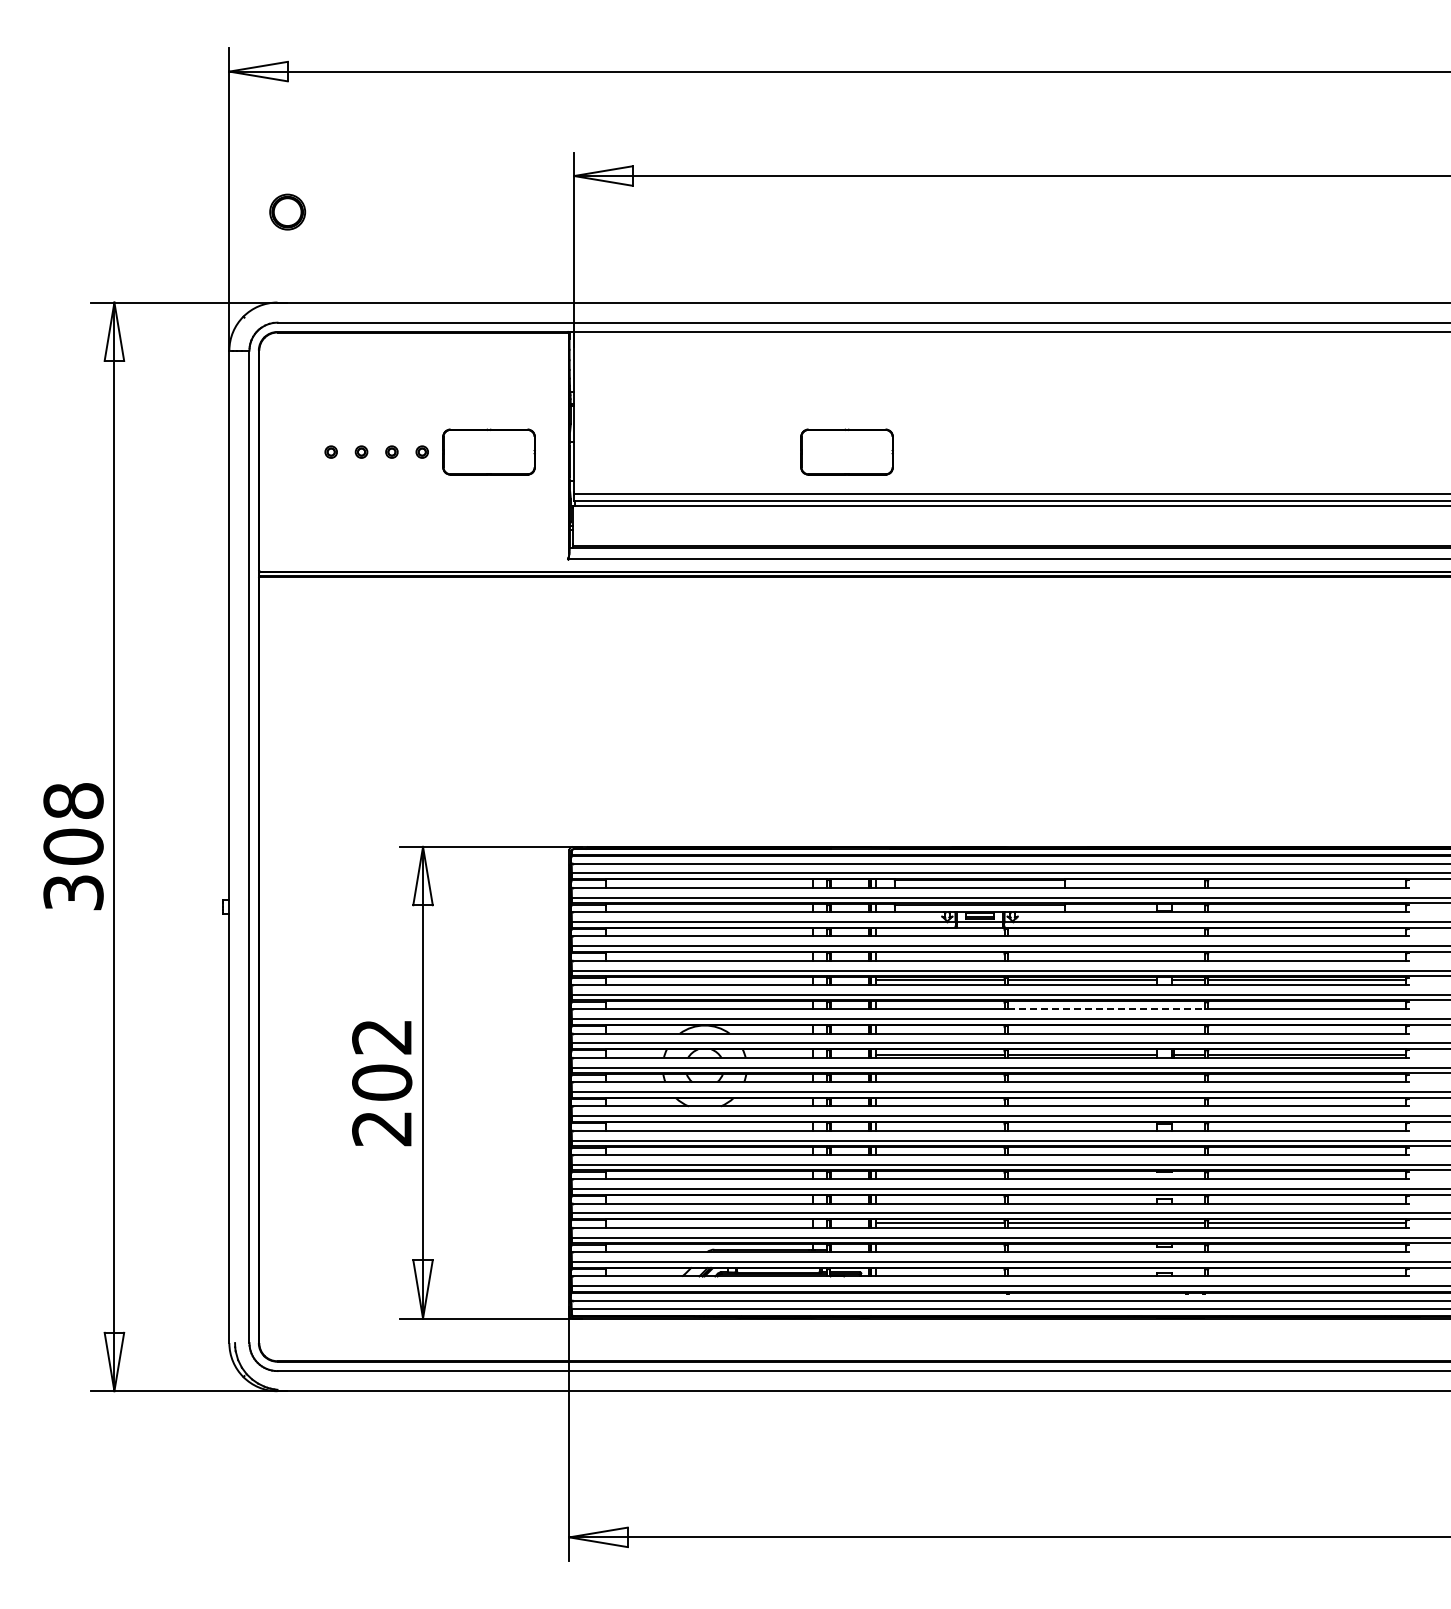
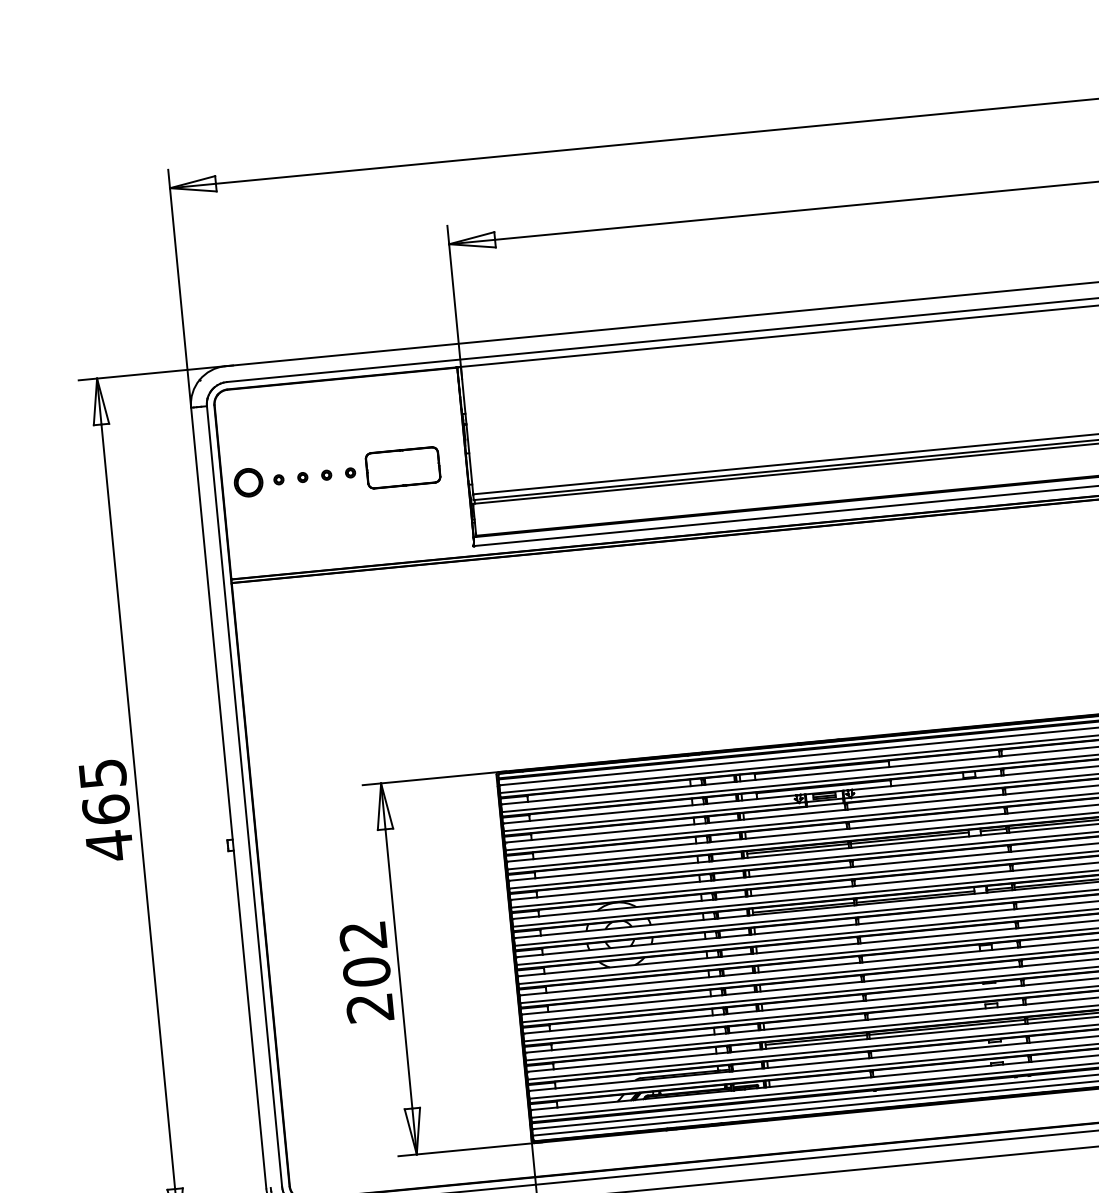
part: (287, 211) -> (248, 482), moved
part: (846, 451) -> (684, 440), removed
text: (73, 847) -> (106, 810), 308 -> 465
line: (1106, 1009) -> (931, 859), dashed -> solid

